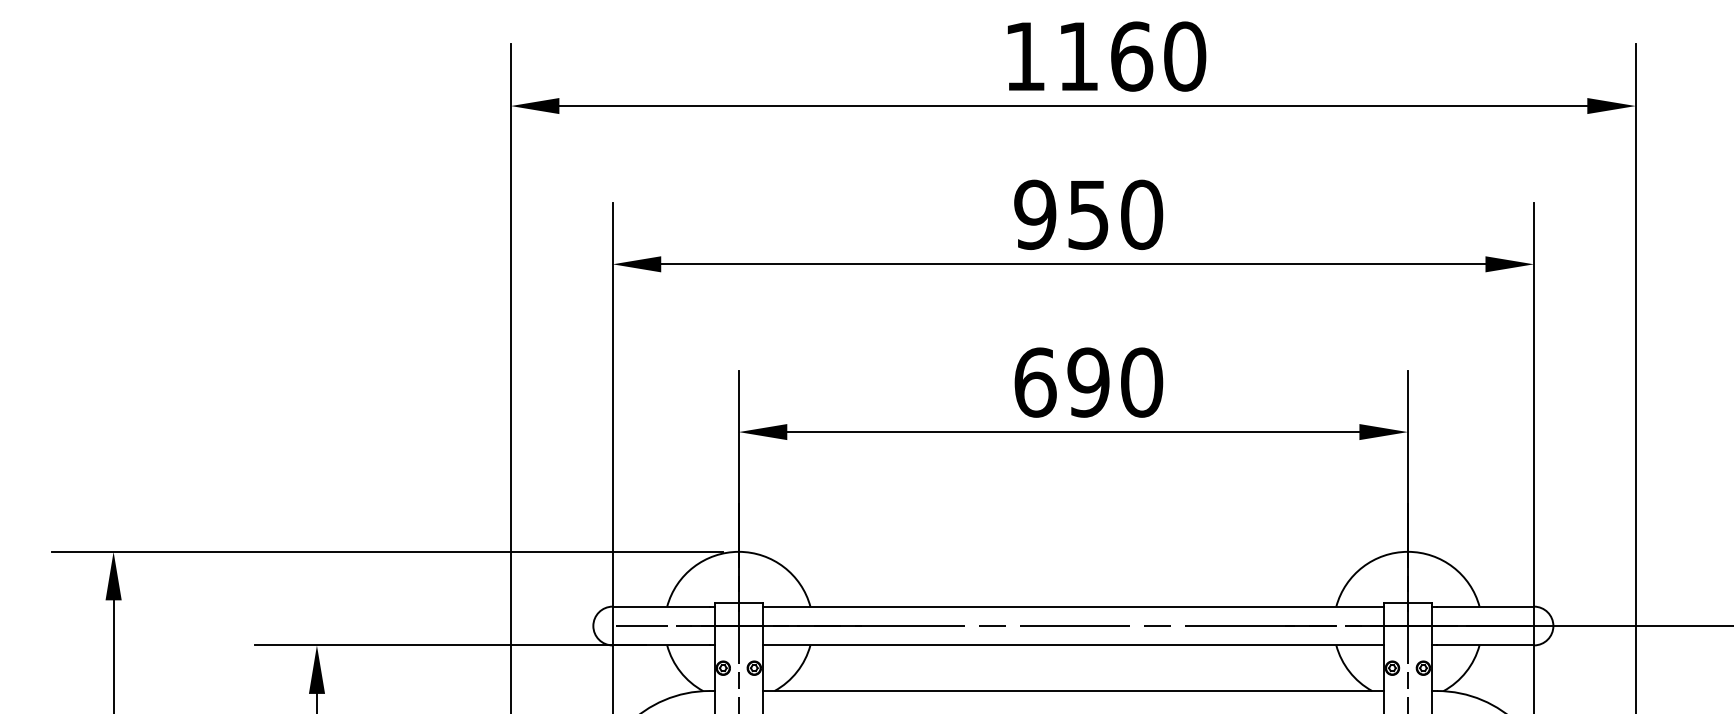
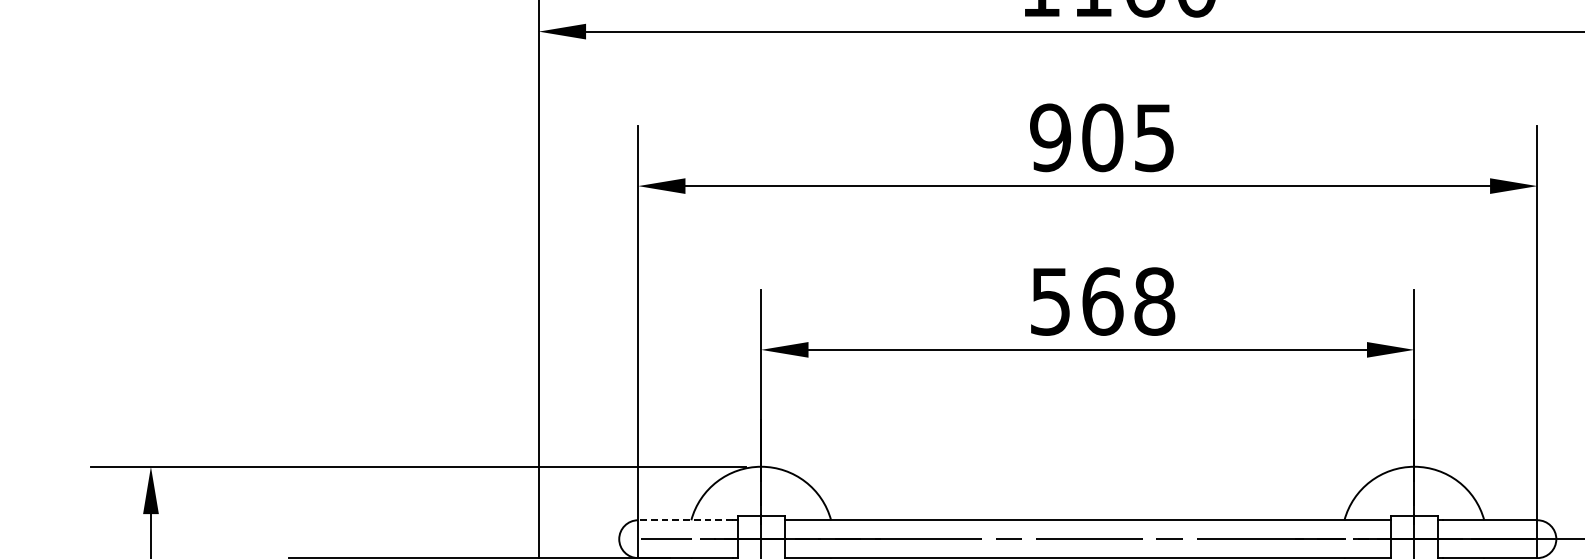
text: (1115, 214) -> (1128, 137), 950 -> 905
text: (1088, 382) -> (1102, 301), 690 -> 568
line: (660, 606) -> (684, 520), solid -> dashed

